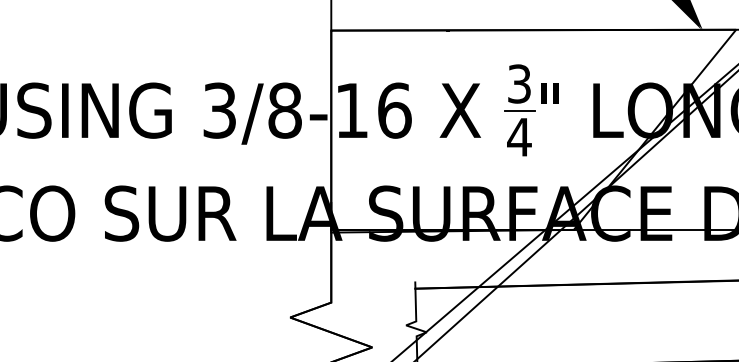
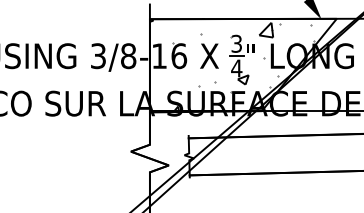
hatch: (508, 130) -> (231, 65), added

